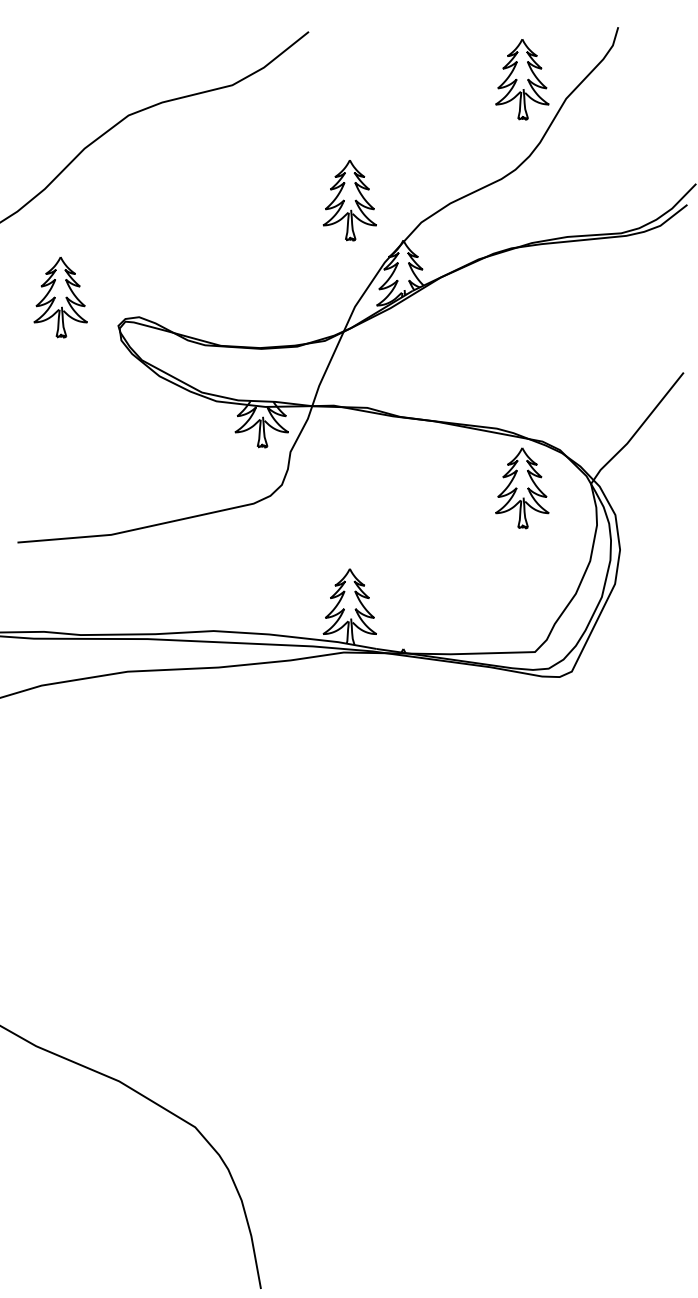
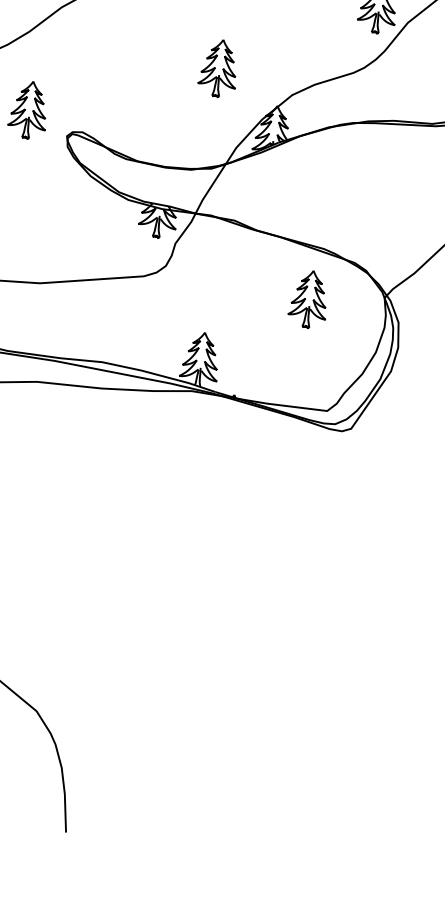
part: (349, 200) -> (218, 68), moved
part: (522, 488) -> (309, 299), moved

